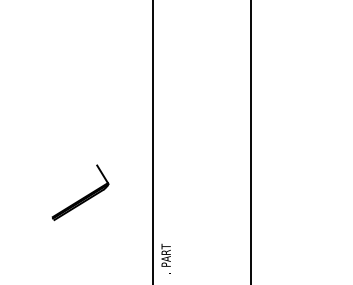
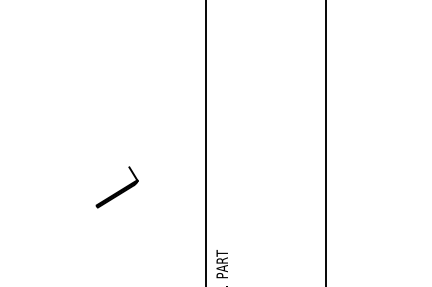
part: (80, 192) -> (117, 186), size x0.6

